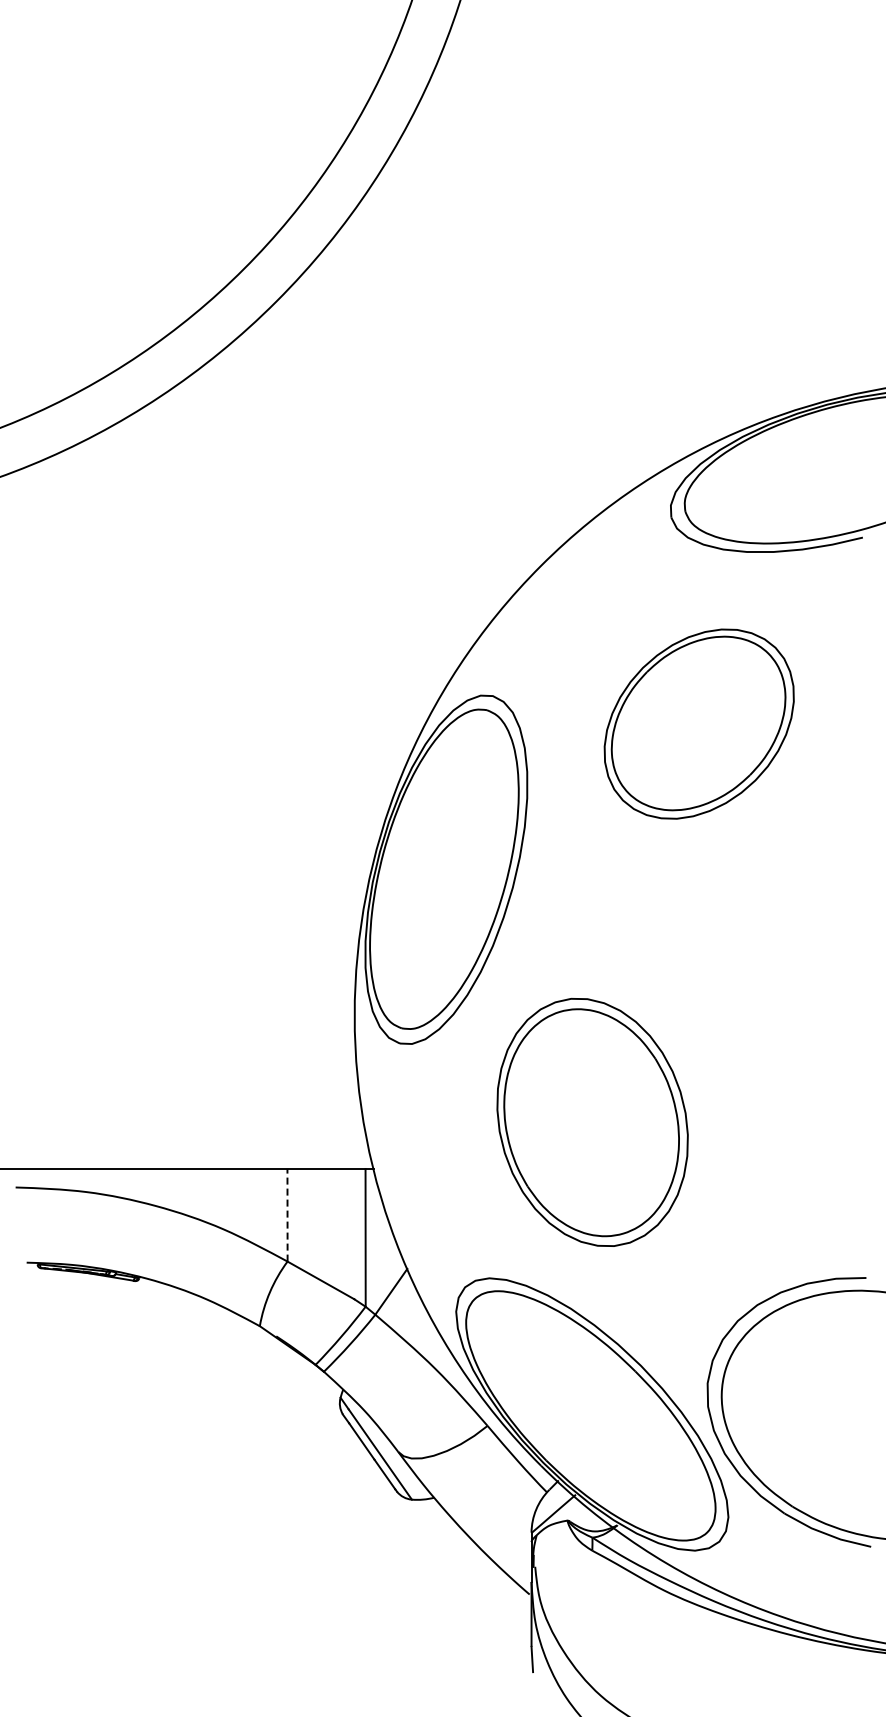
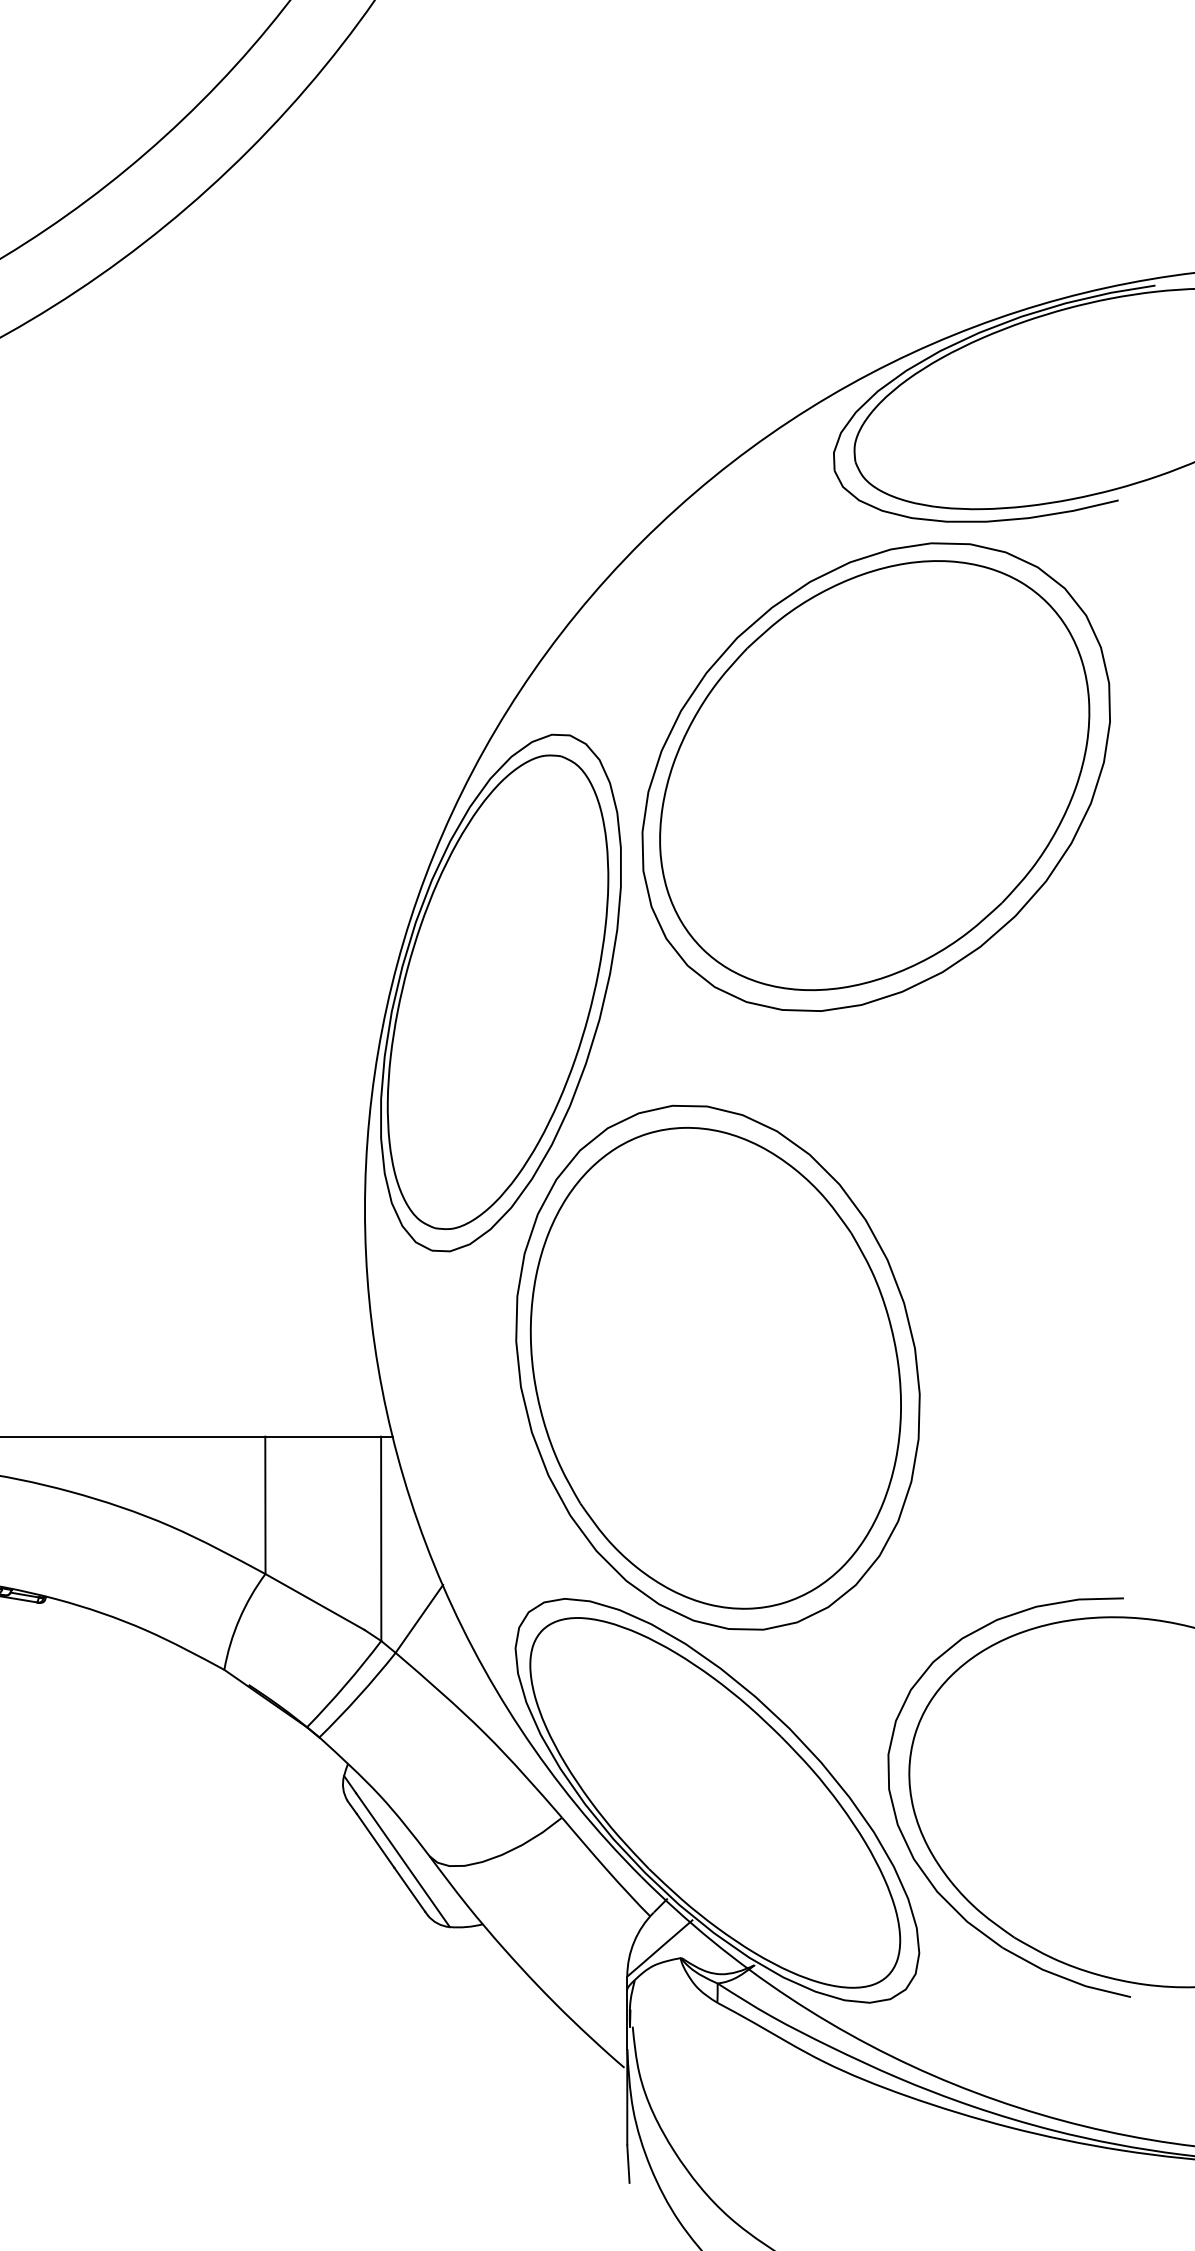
part: (698, 723) -> (874, 776), size x1.67
part: (592, 1122) -> (717, 1367), size x1.43
line: (287, 1214) -> (265, 1504), dashed -> solid

